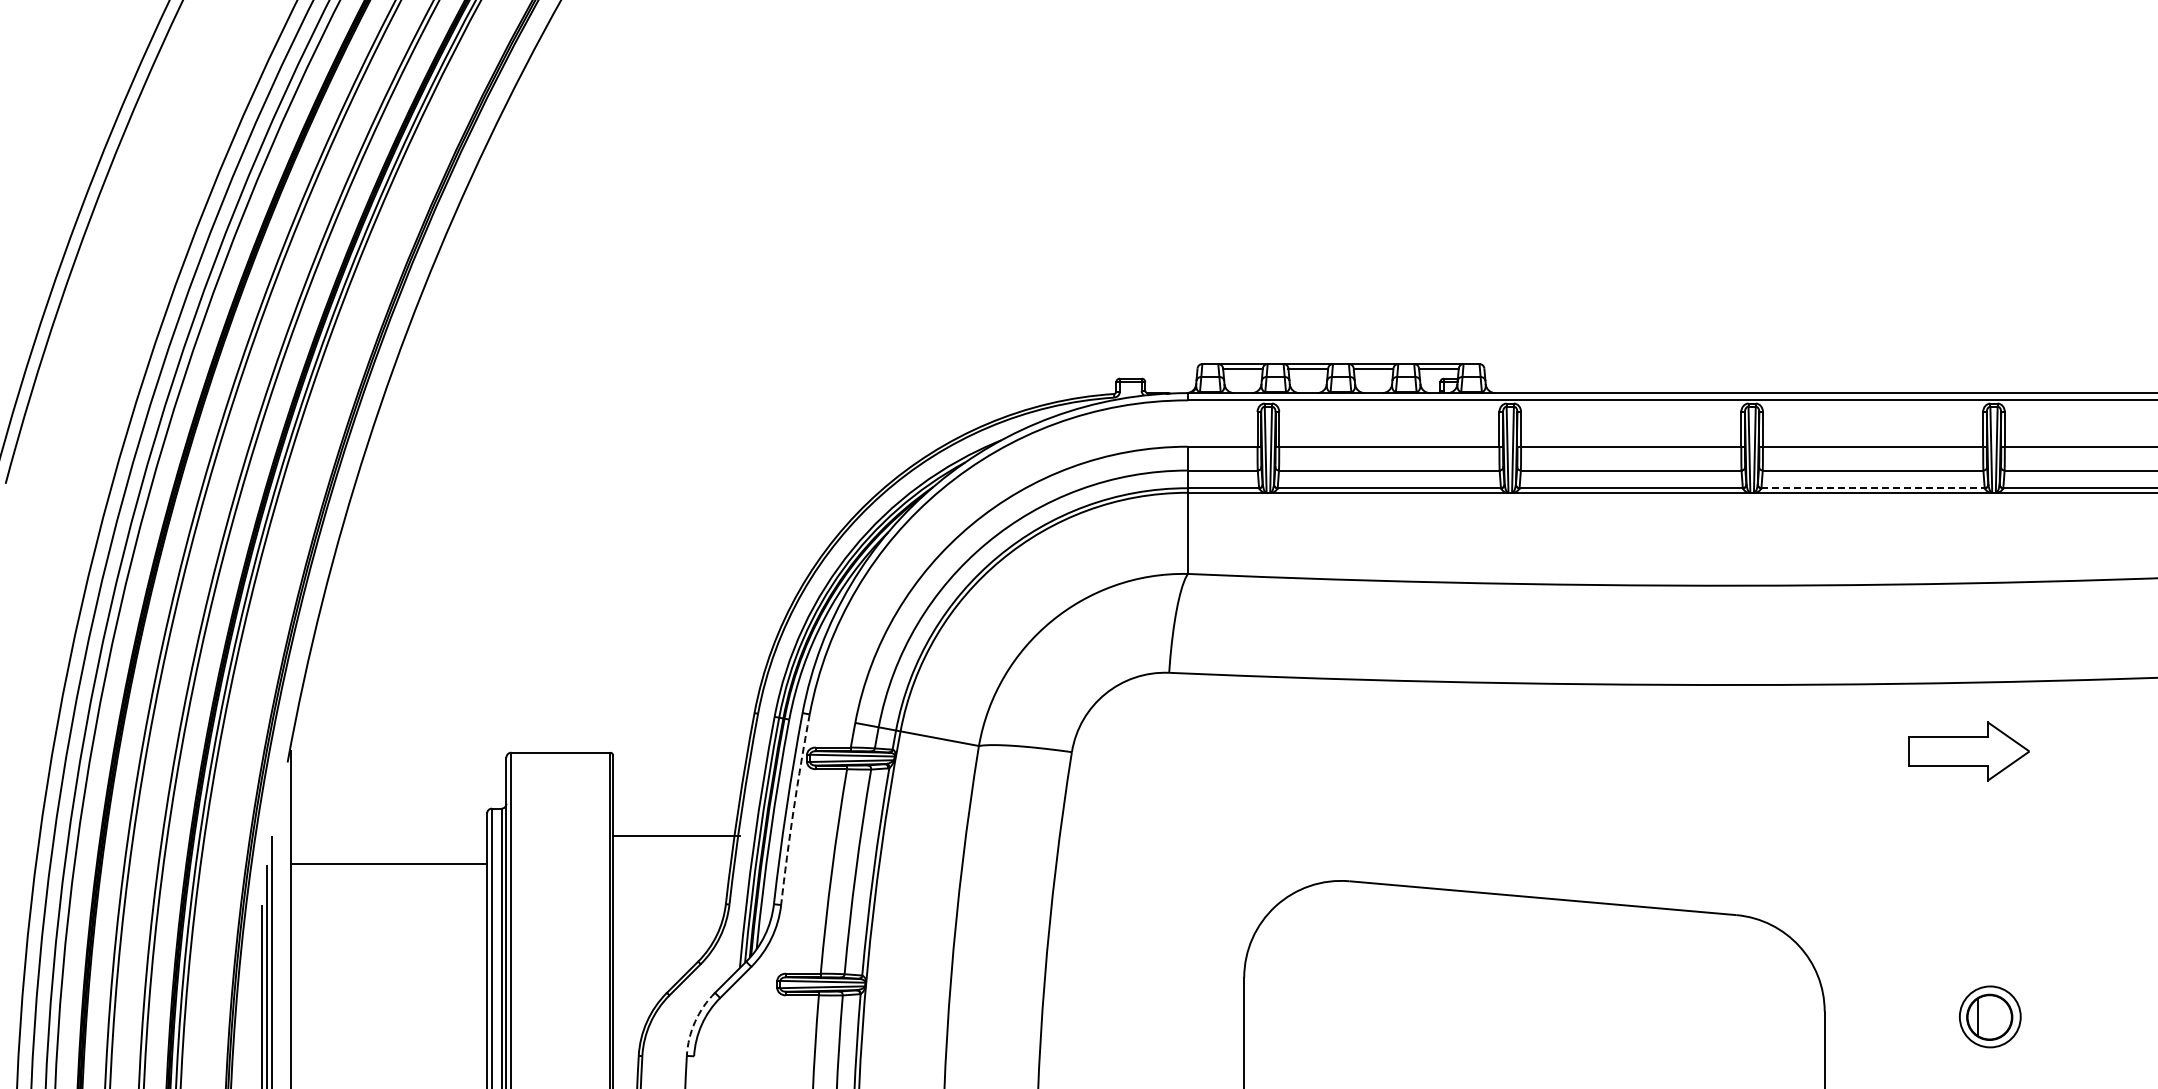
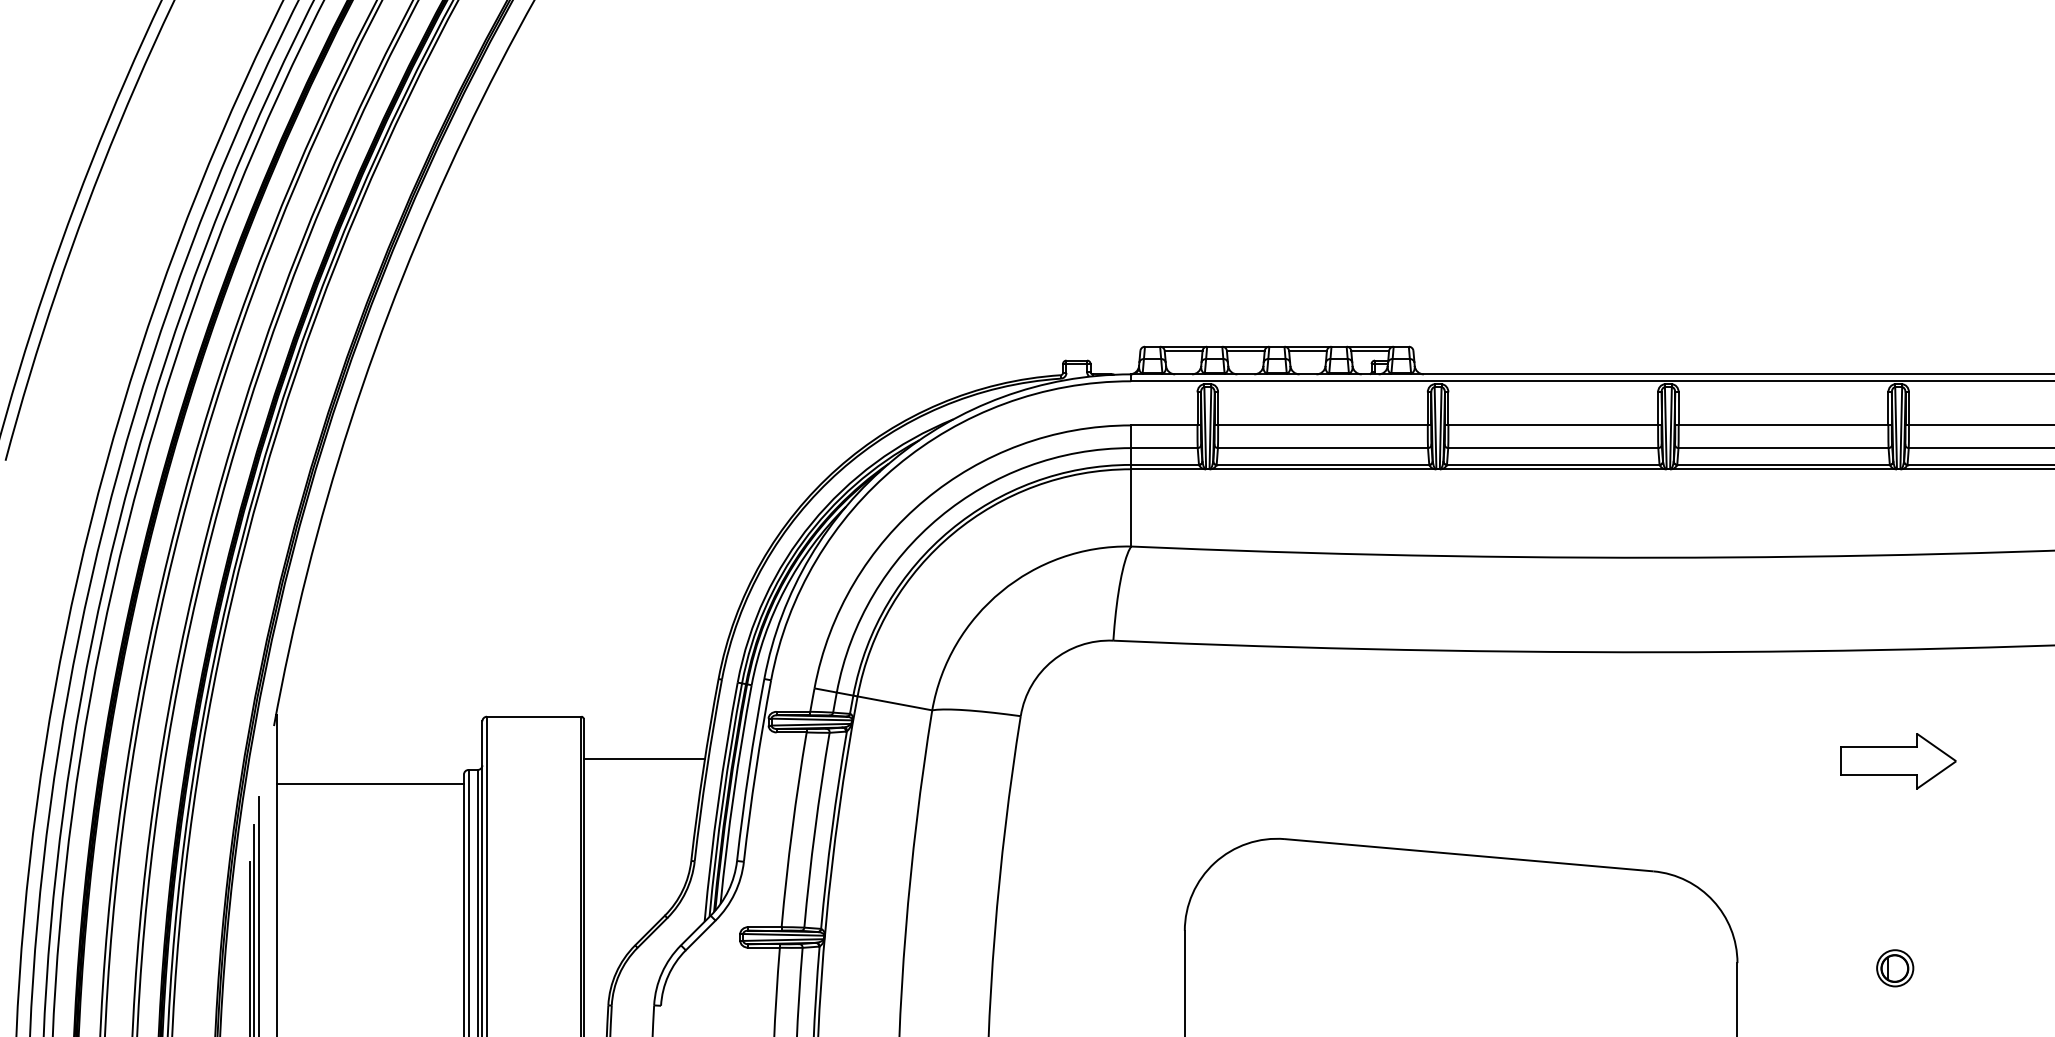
line: (1873, 488) -> (1783, 465), dashed -> solid
part: (1968, 751) -> (1898, 761), moved
arc: (793, 809) -> (755, 770), dashed -> solid
line: (676, 836) -> (644, 759), moved
line: (389, 863) -> (371, 784), moved
part: (1990, 1016) -> (1895, 967), size x0.62
arc: (695, 1021) -> (662, 972), dashed -> solid

